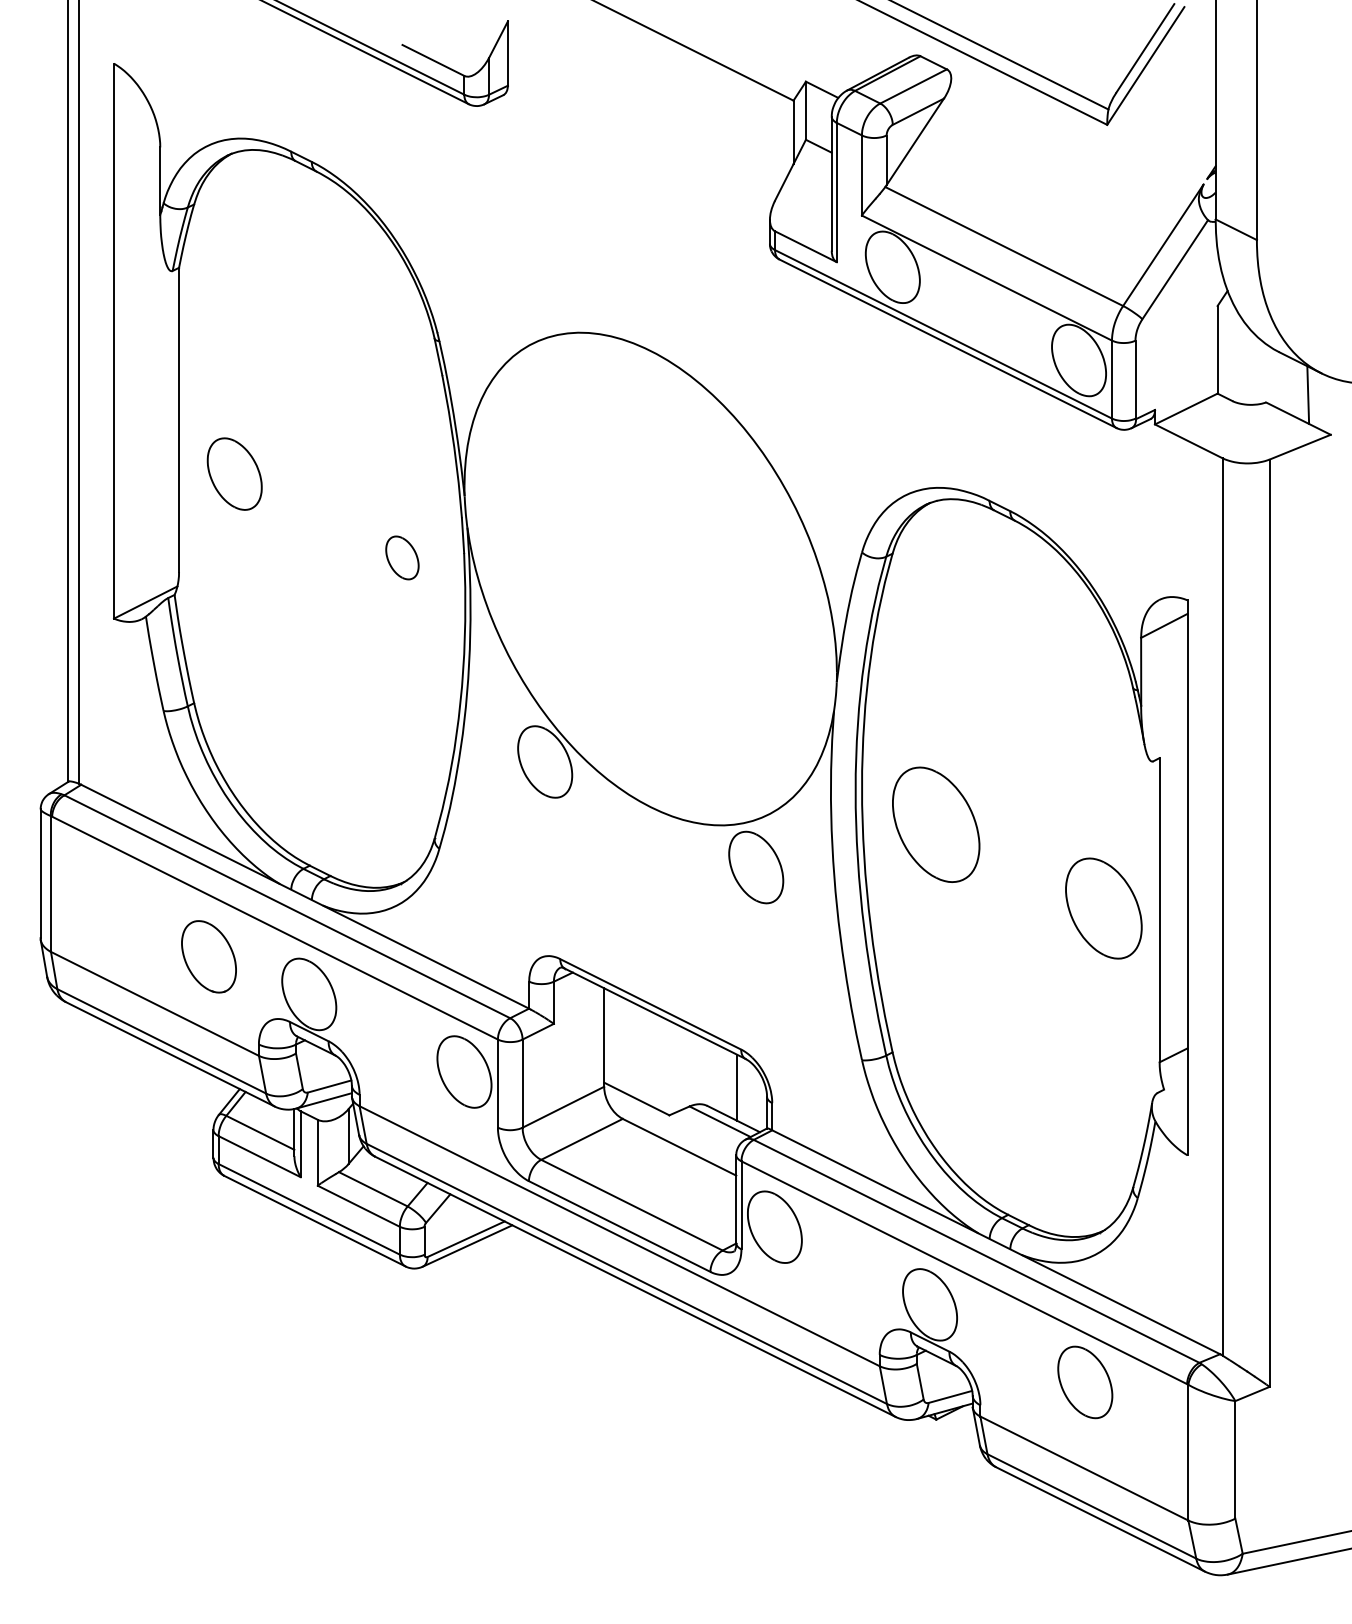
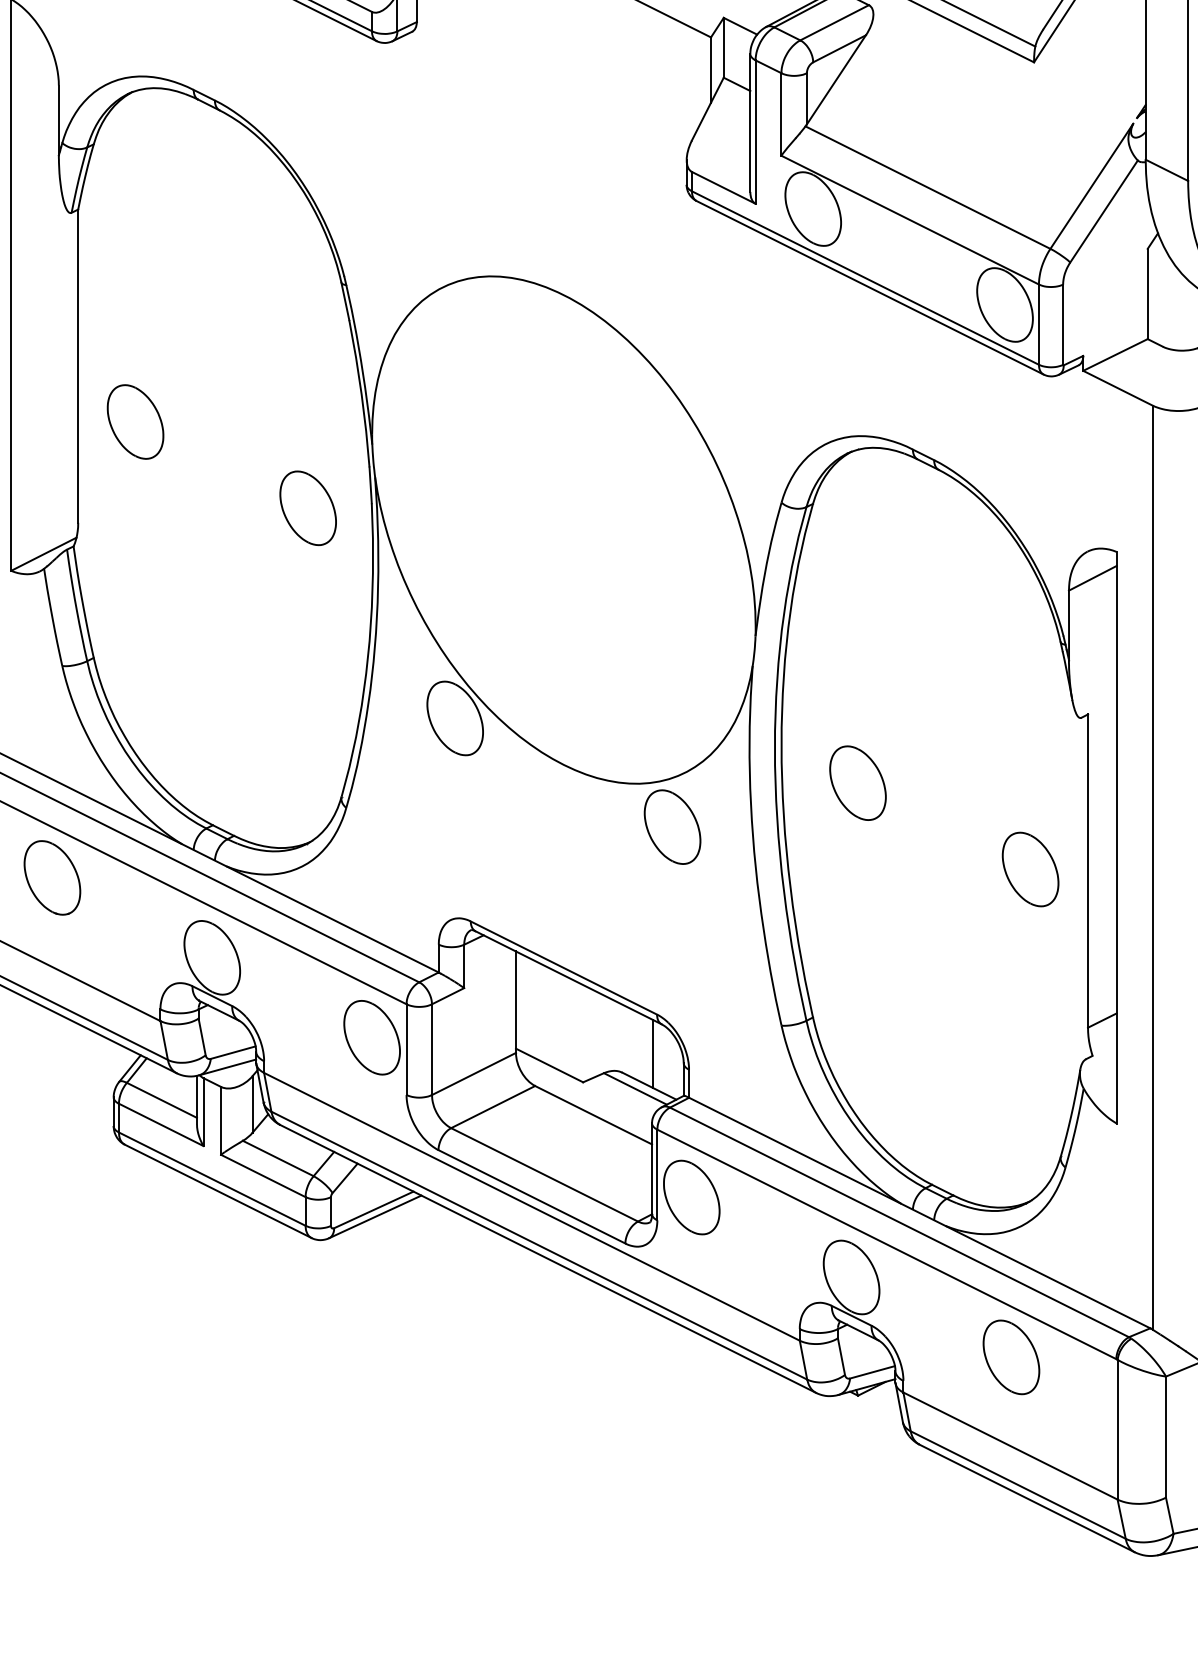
part: (402, 557) -> (308, 507), size x1.67
part: (936, 824) -> (858, 782), size x0.62
part: (1103, 908) -> (1030, 869), size x0.71
part: (208, 956) -> (51, 877), moved

